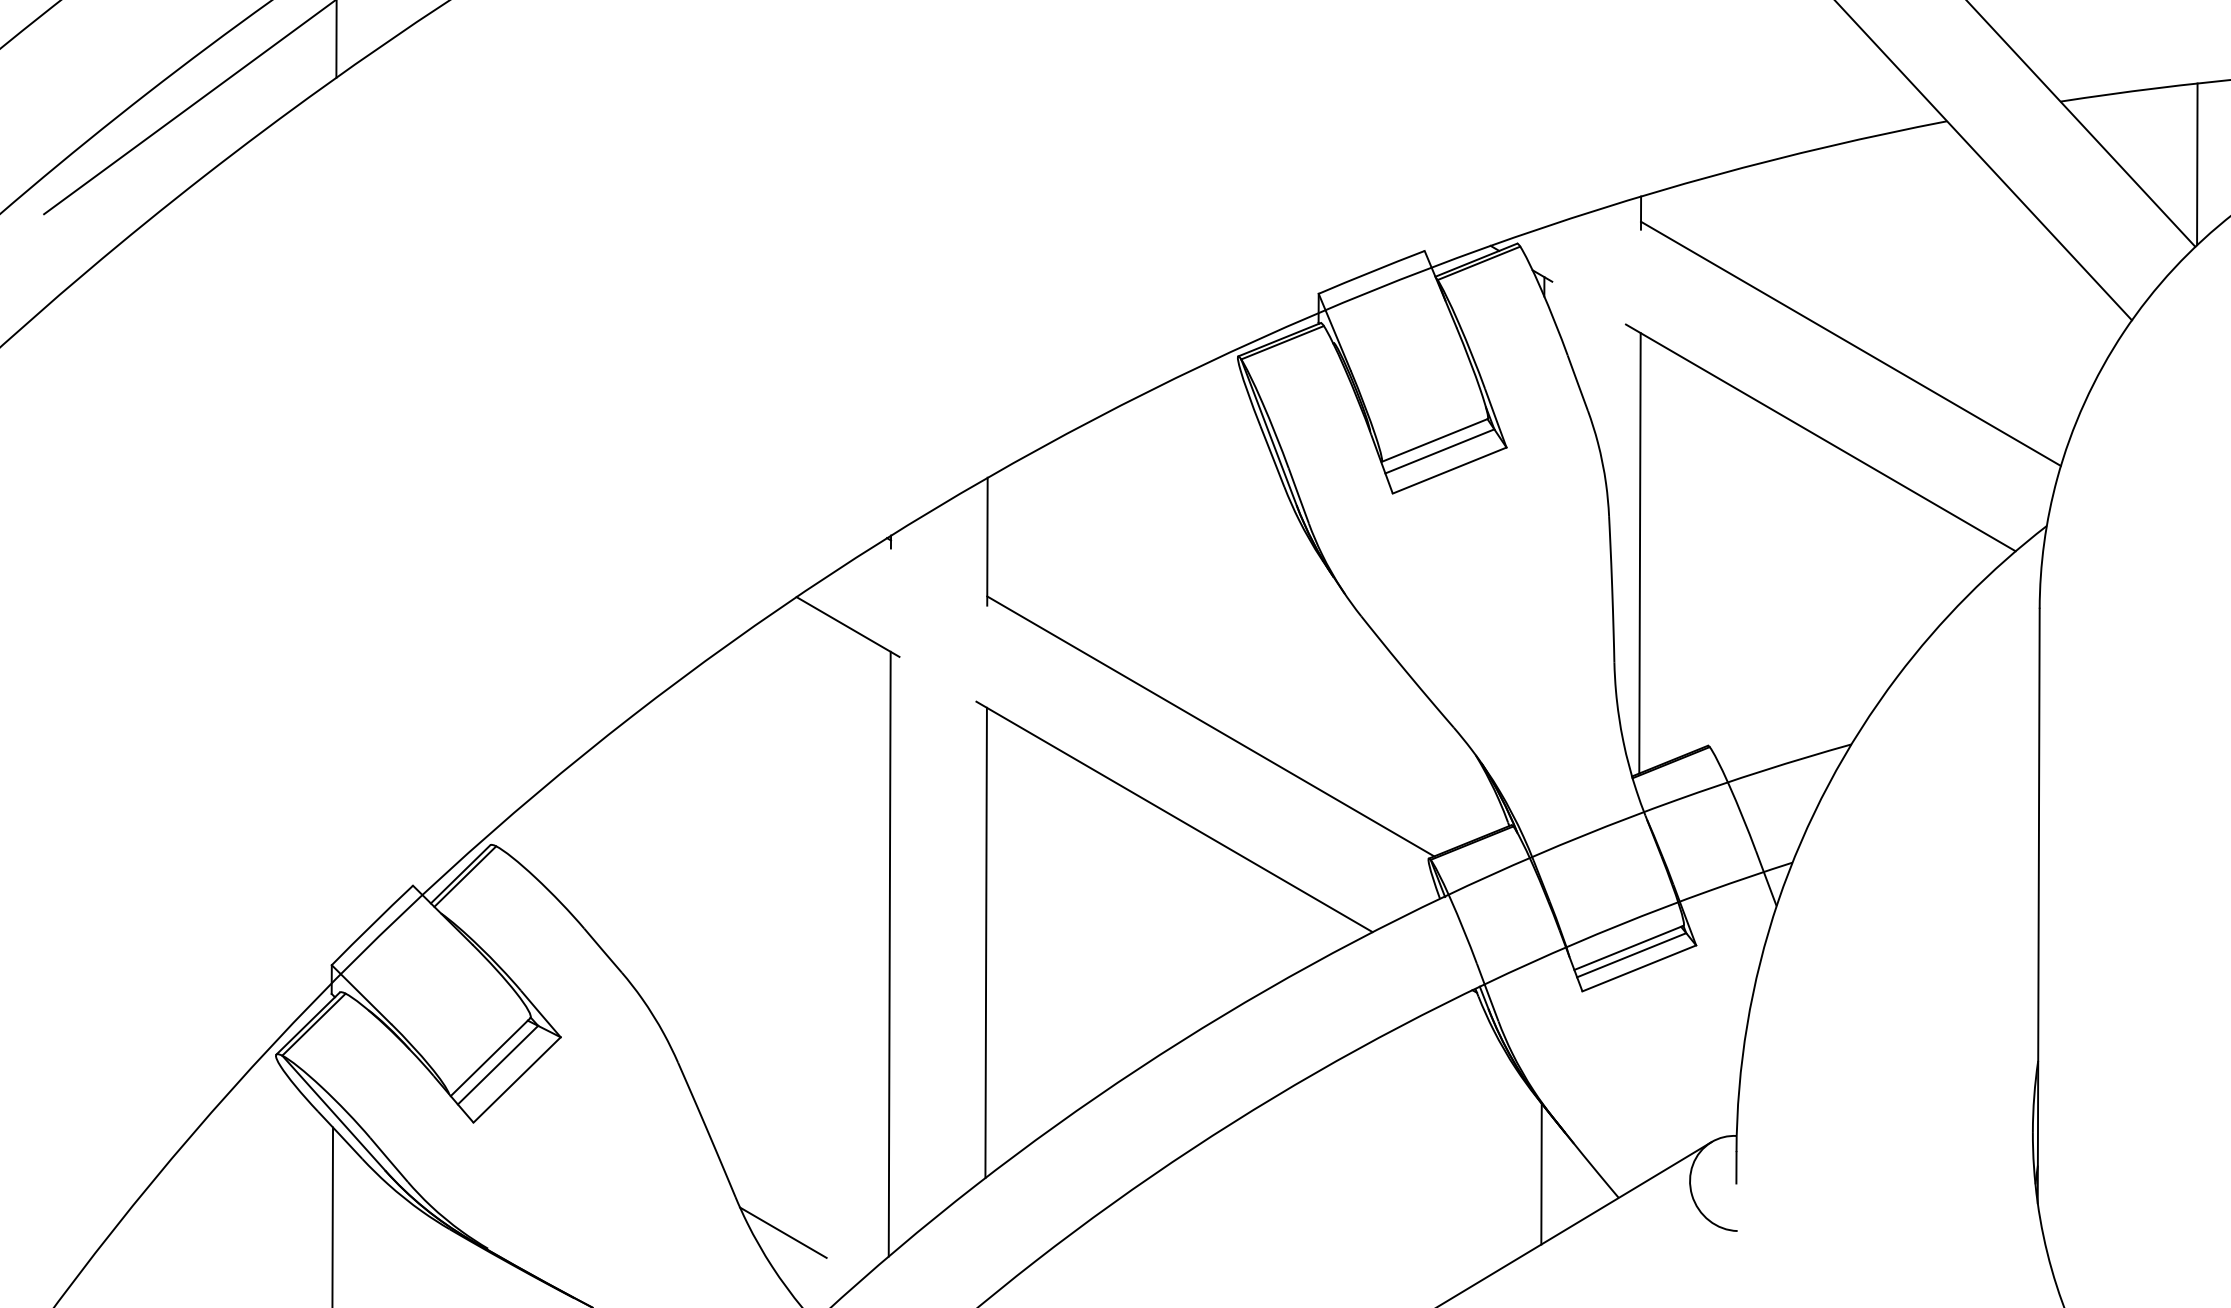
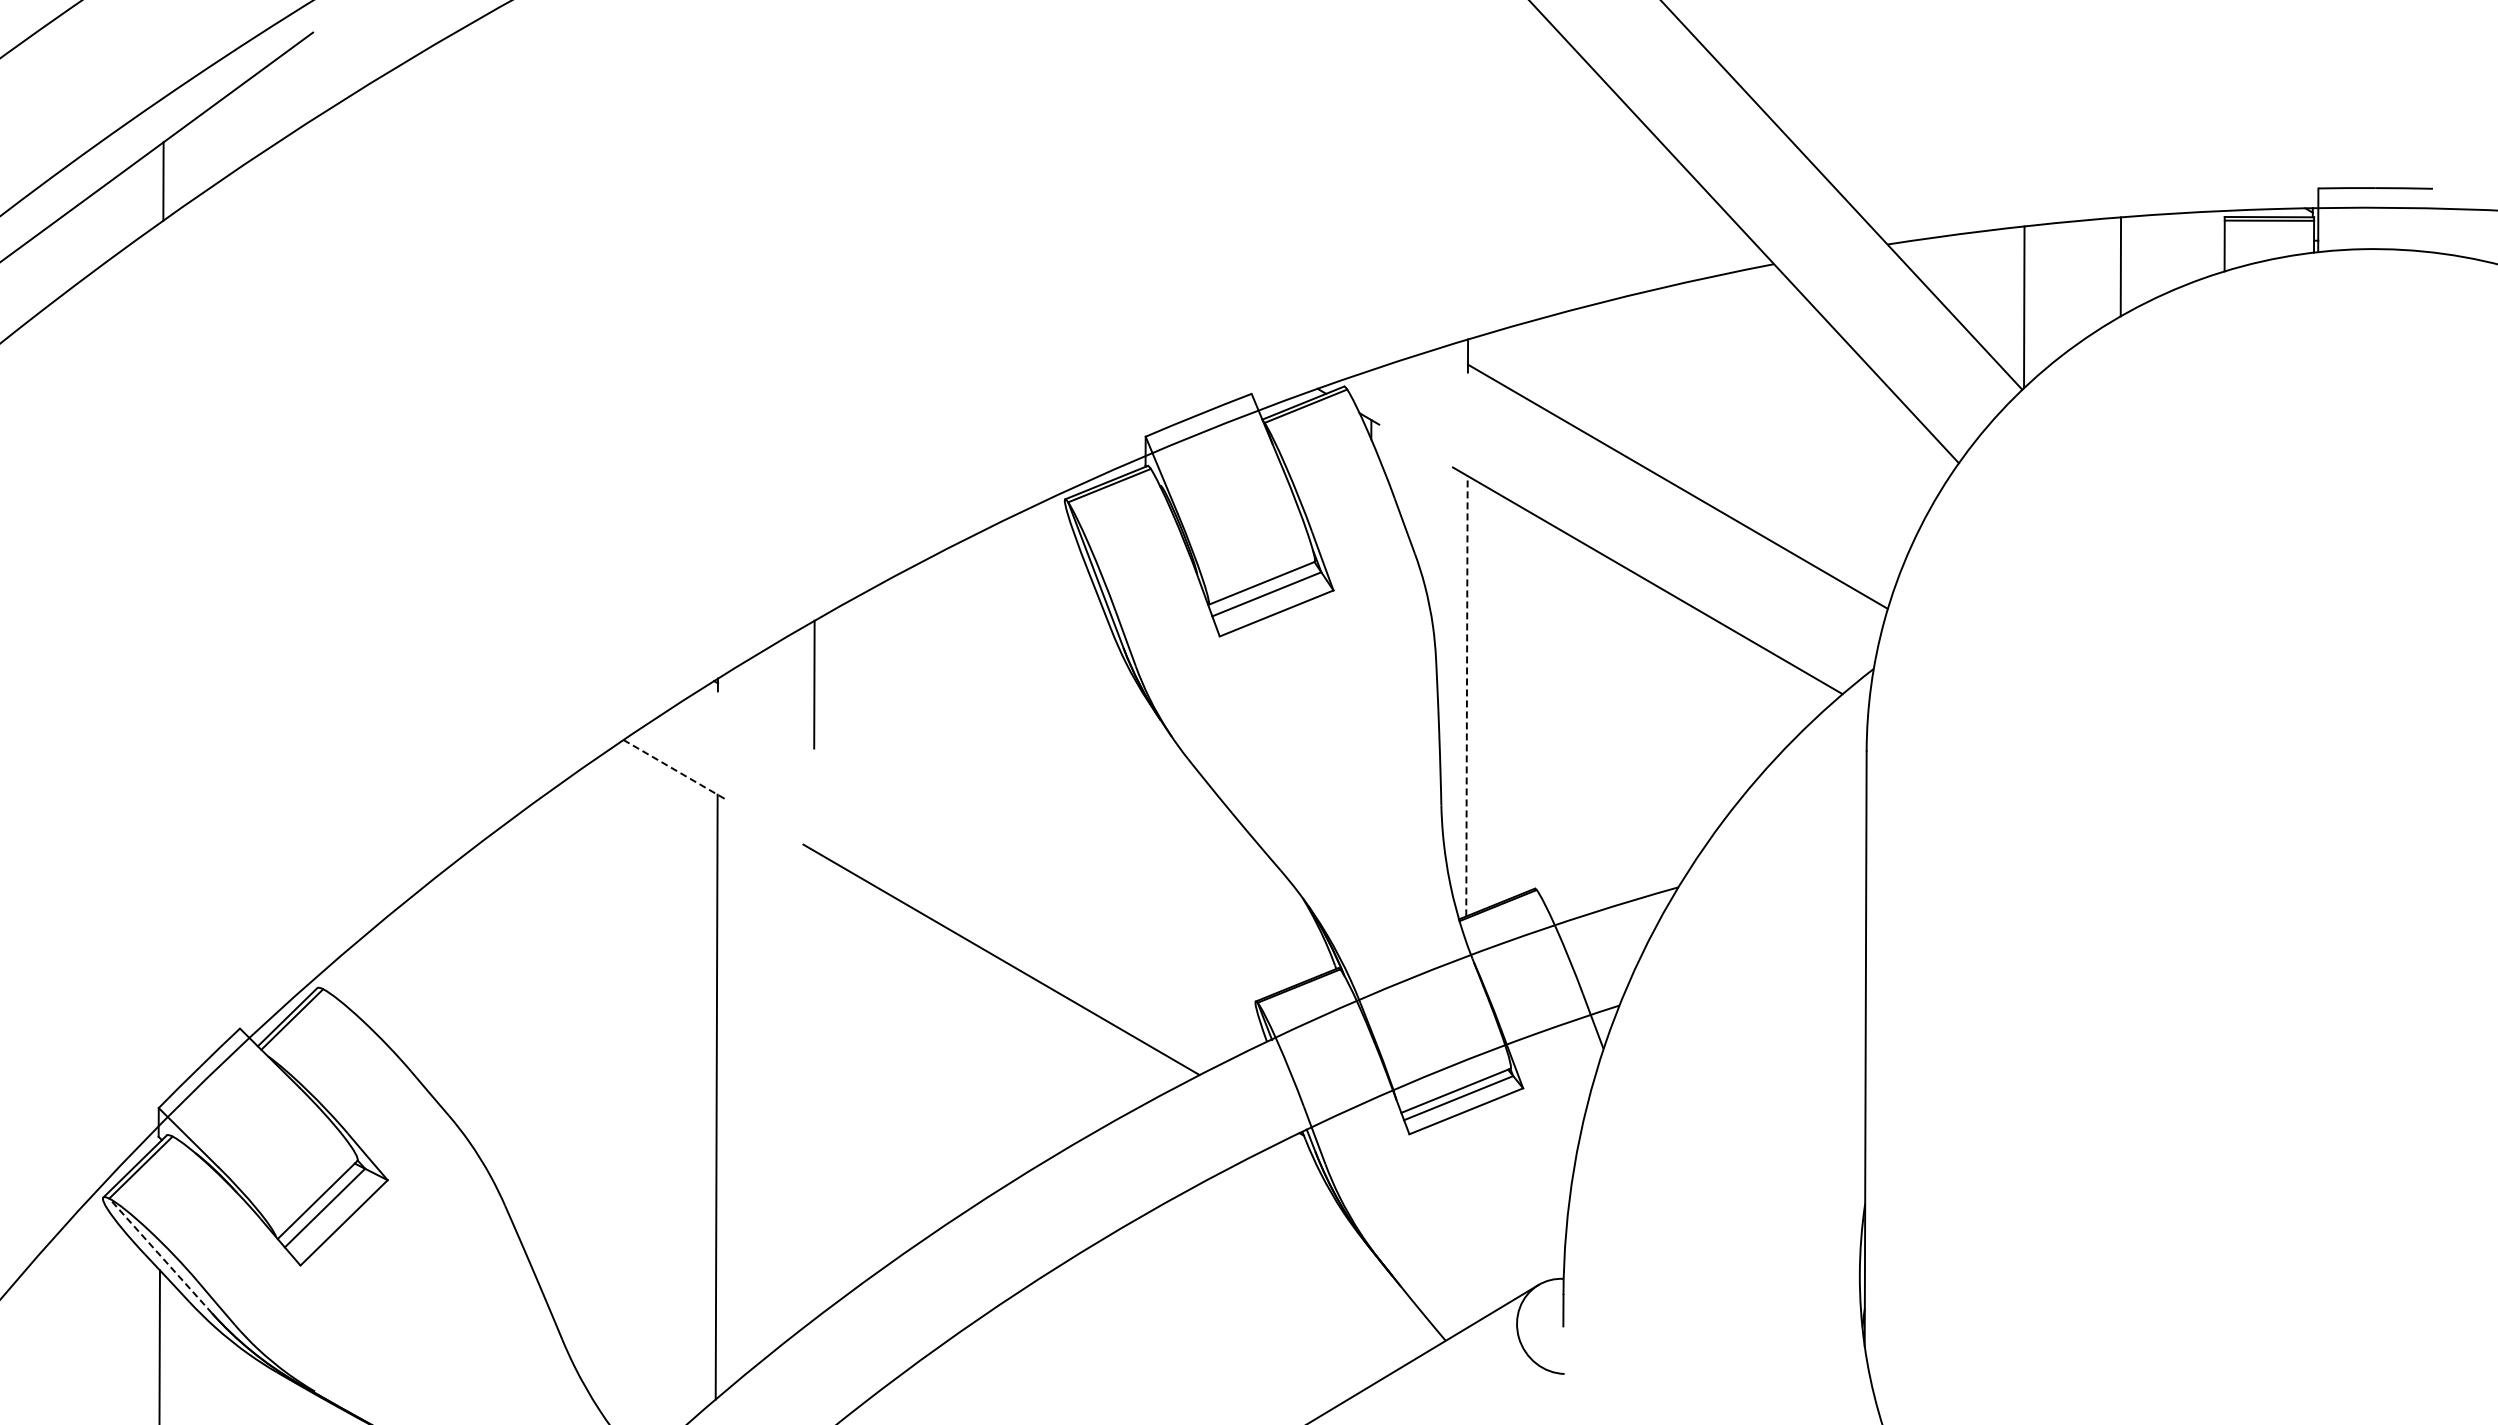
line: (1639, 552) -> (1466, 695), solid -> dashed
line: (847, 626) -> (674, 769), solid -> dashed
line: (1210, 726) -> (1037, 869), removed
line: (985, 942) -> (812, 1085), removed
line: (333, 1112) -> (160, 1255), solid -> dashed
line: (1541, 1173) -> (1368, 1316), removed
line: (783, 1232) -> (610, 1375), removed

